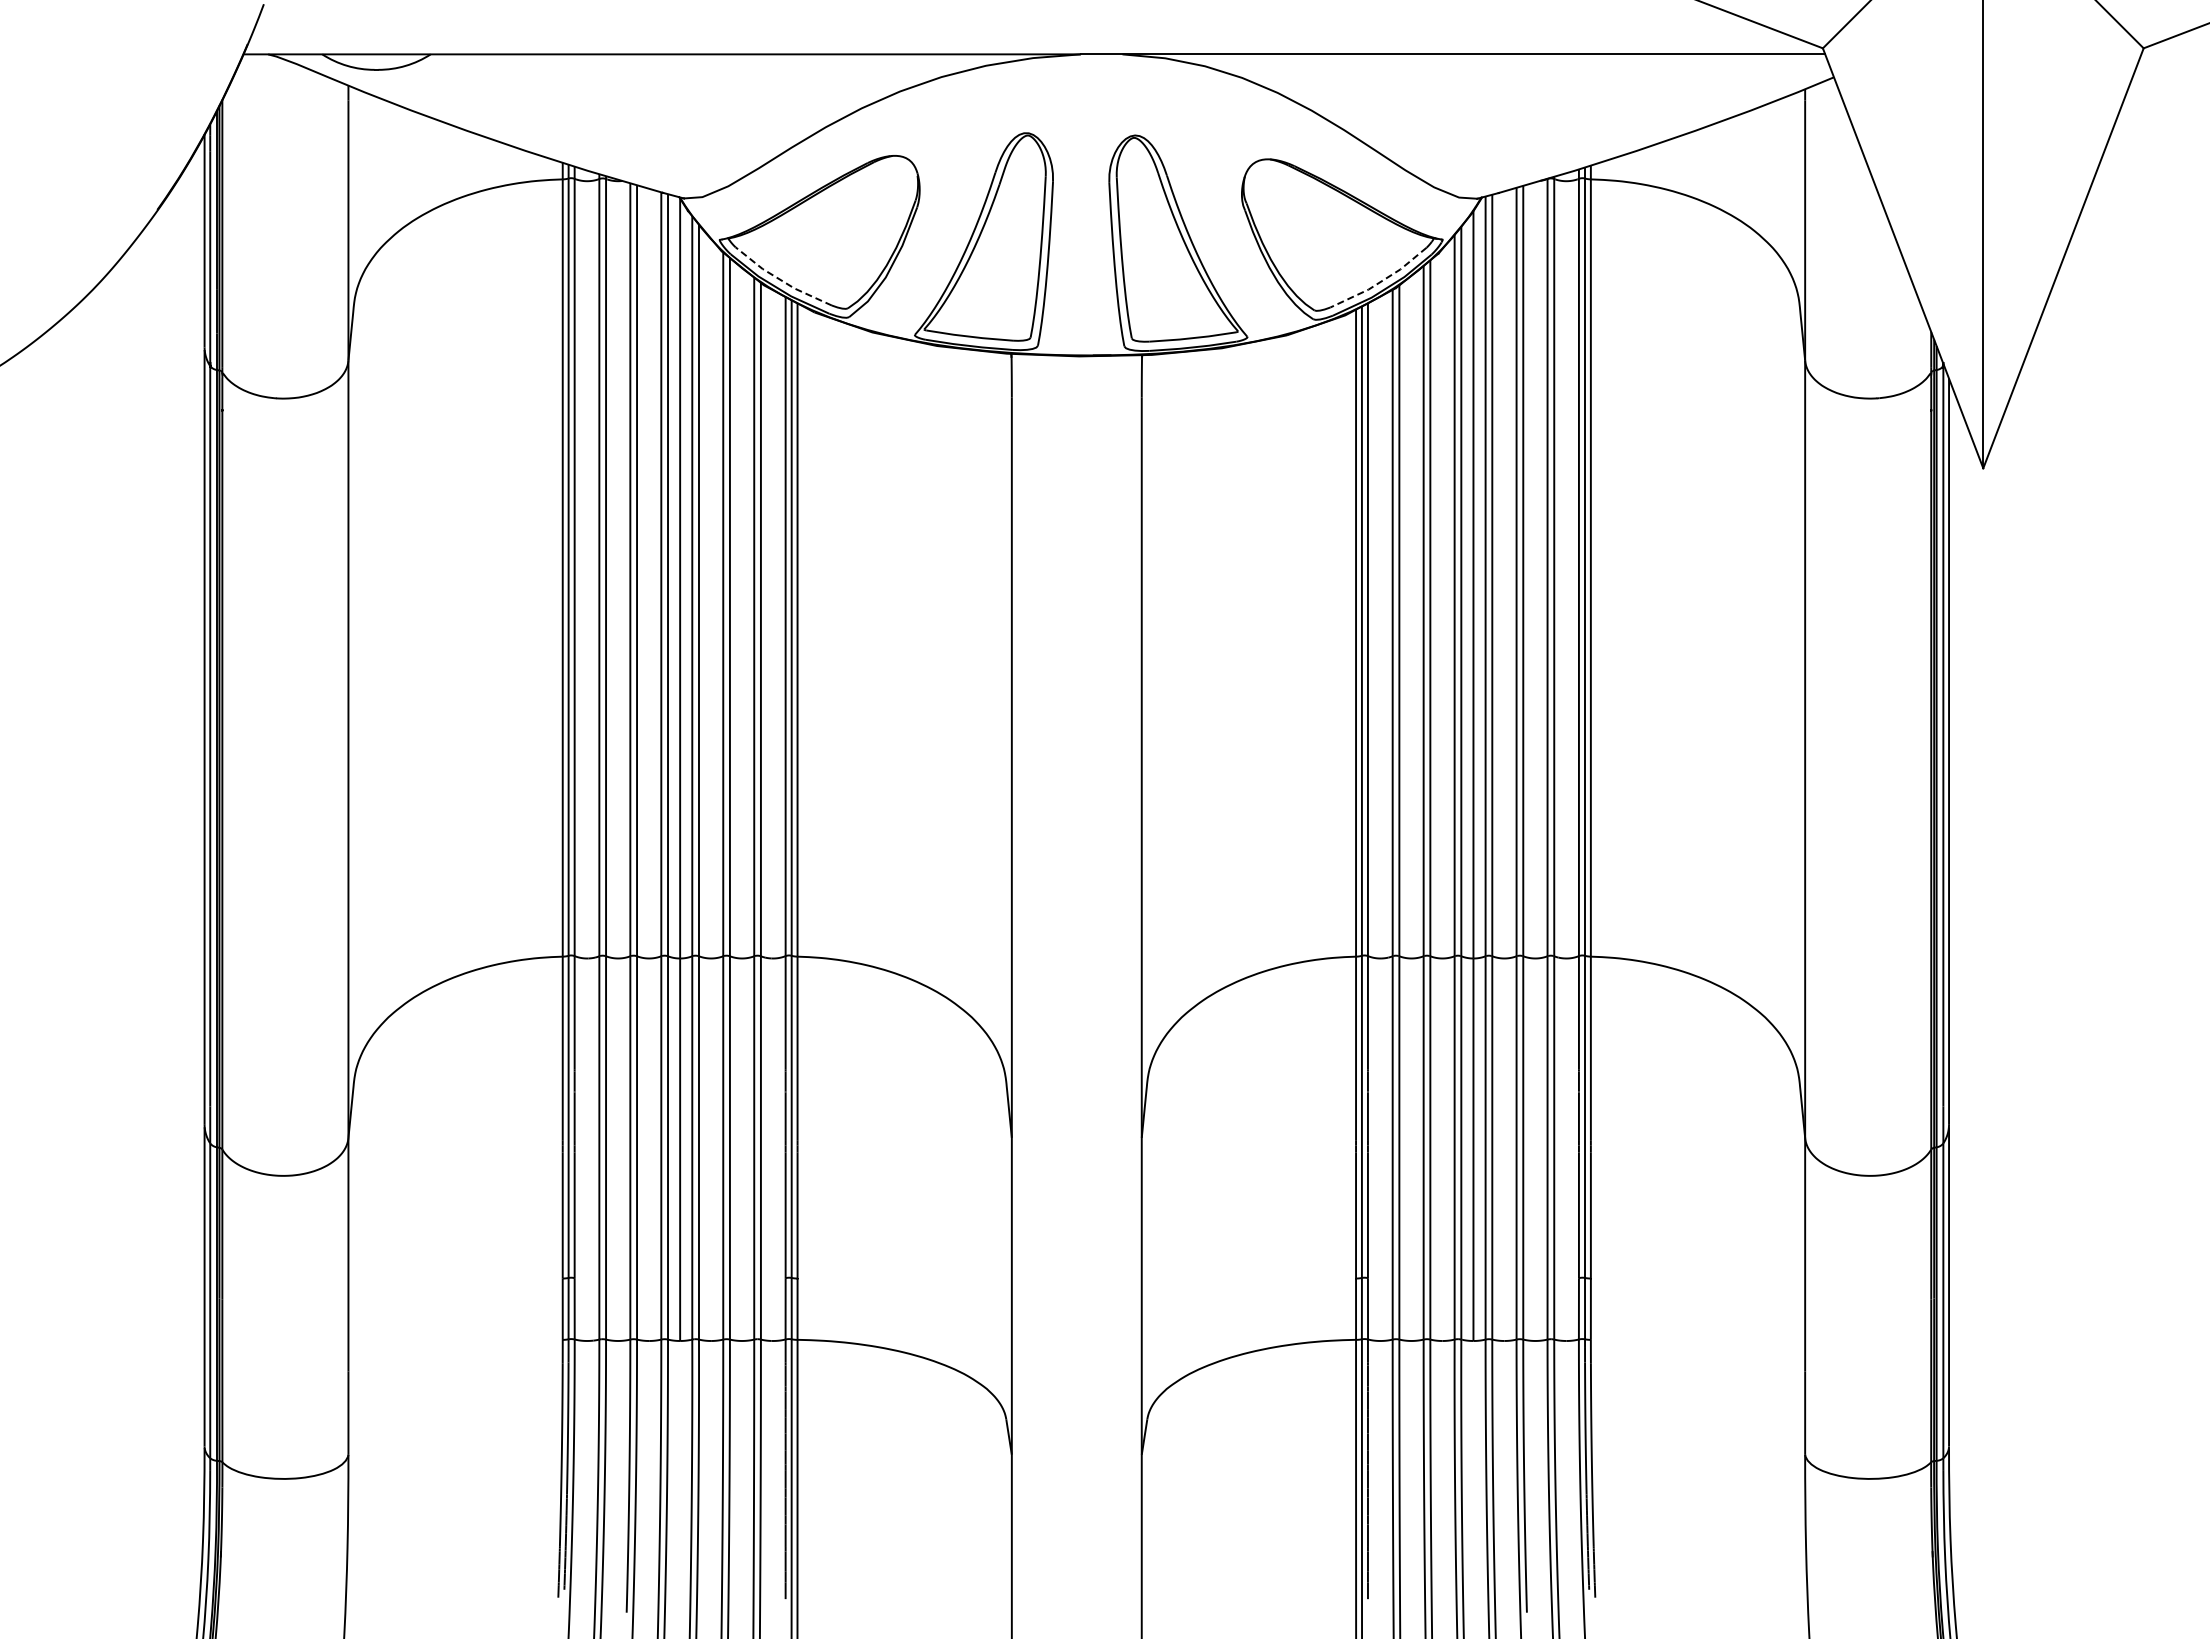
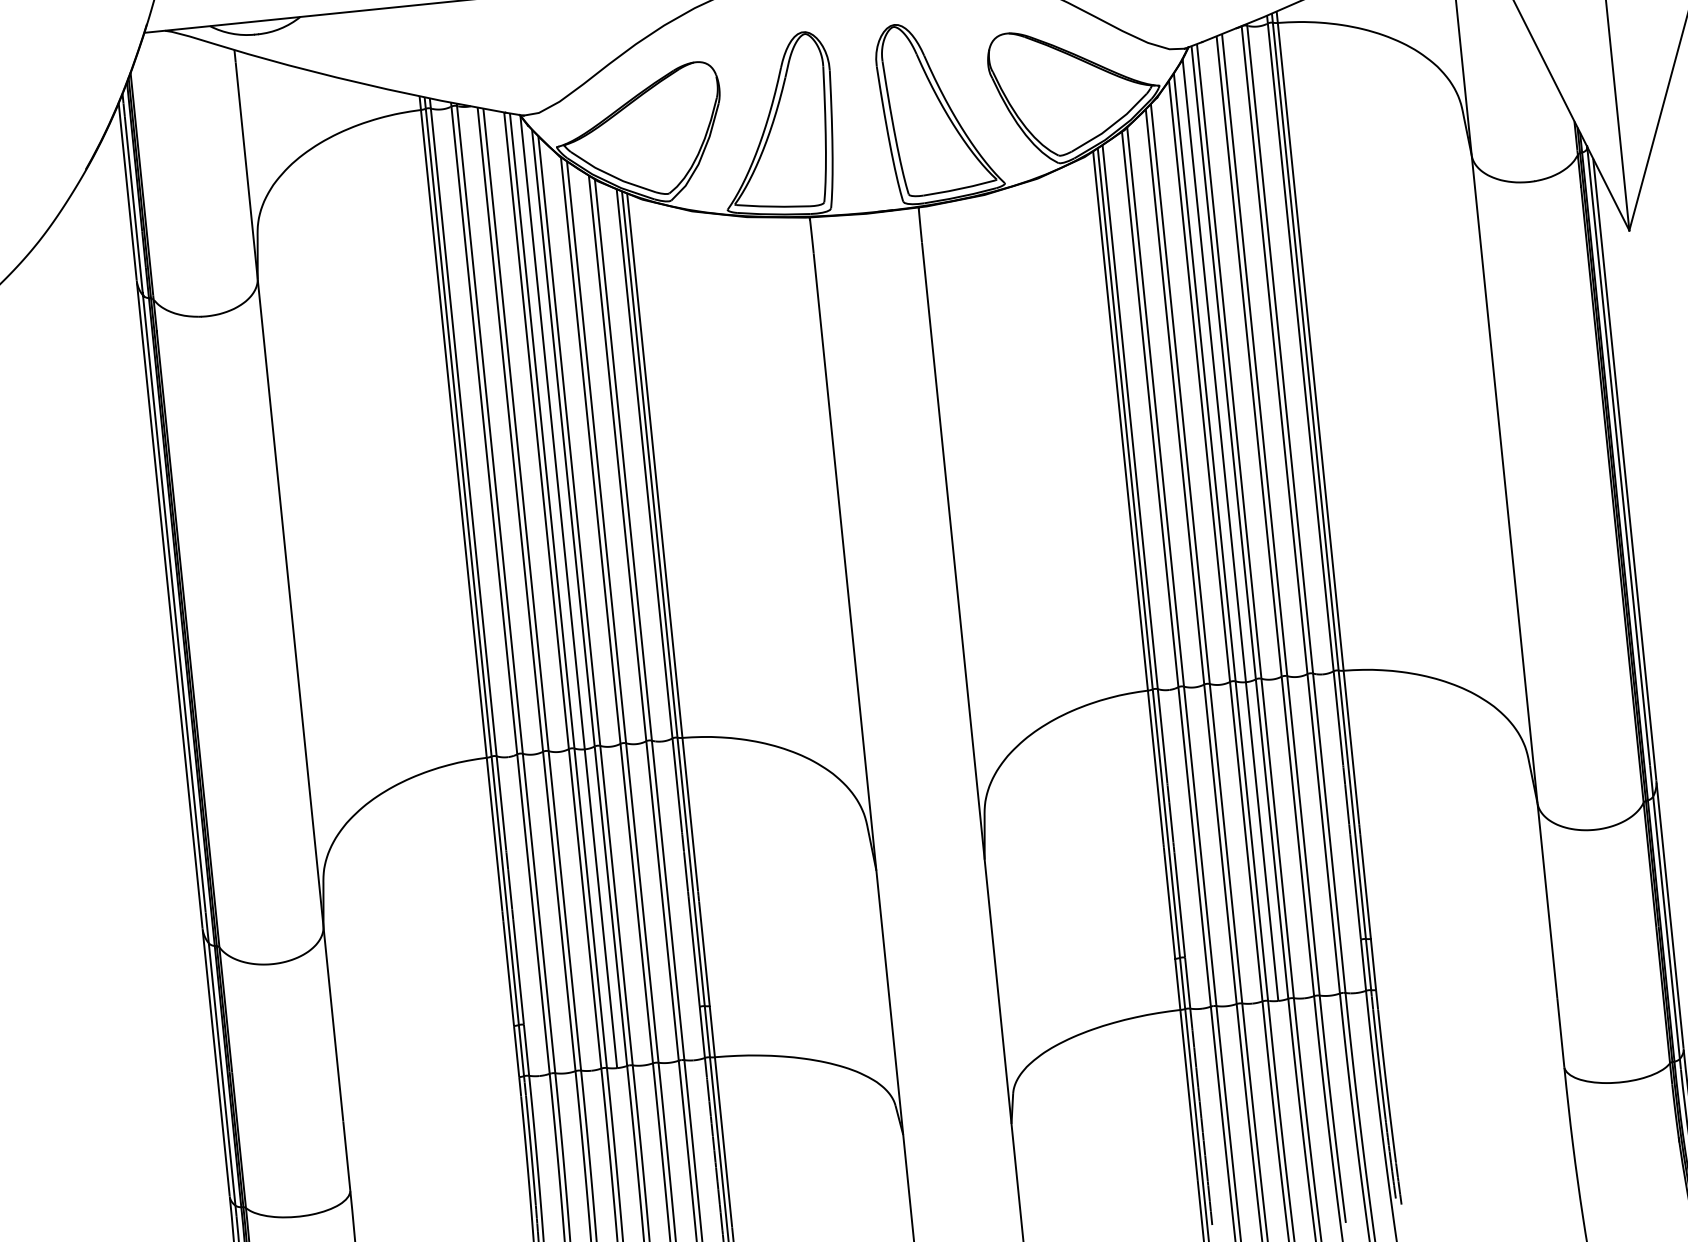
line: (781, 280) -> (611, 175), dashed -> solid
line: (1380, 282) -> (1111, 126), dashed -> solid

